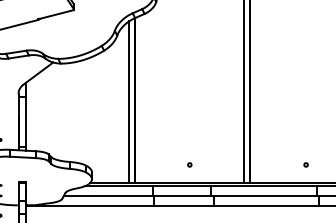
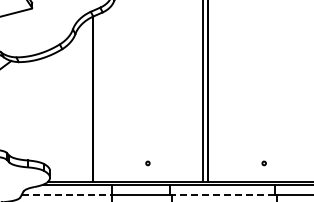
line: (129, 102) -> (87, 101), removed
line: (108, 196) -> (66, 195), solid -> dashed
line: (264, 196) -> (222, 195), solid -> dashed

